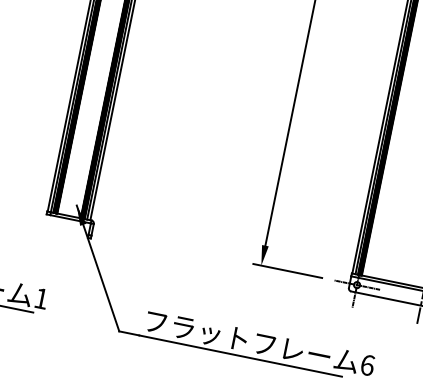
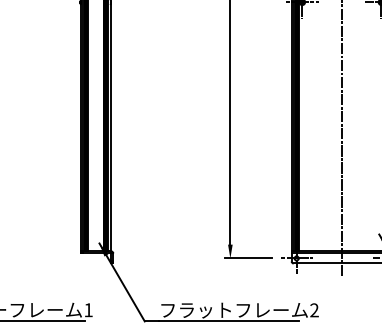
text: (367, 365) -> (314, 310), 6 -> 2

